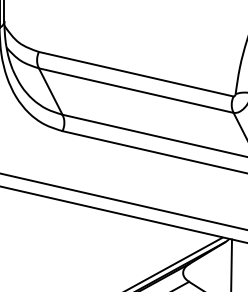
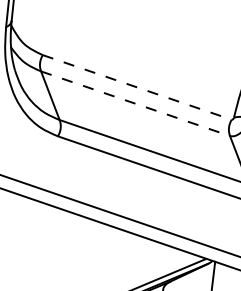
line: (136, 74) -> (137, 87), solid -> dashed
line: (136, 90) -> (135, 103), solid -> dashed

